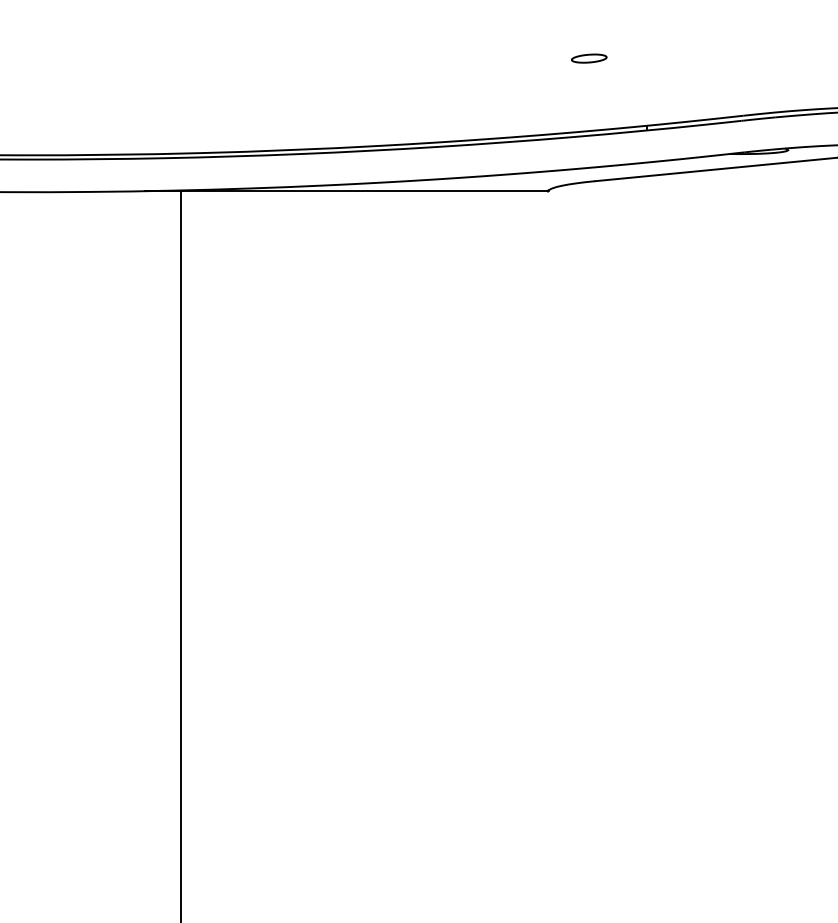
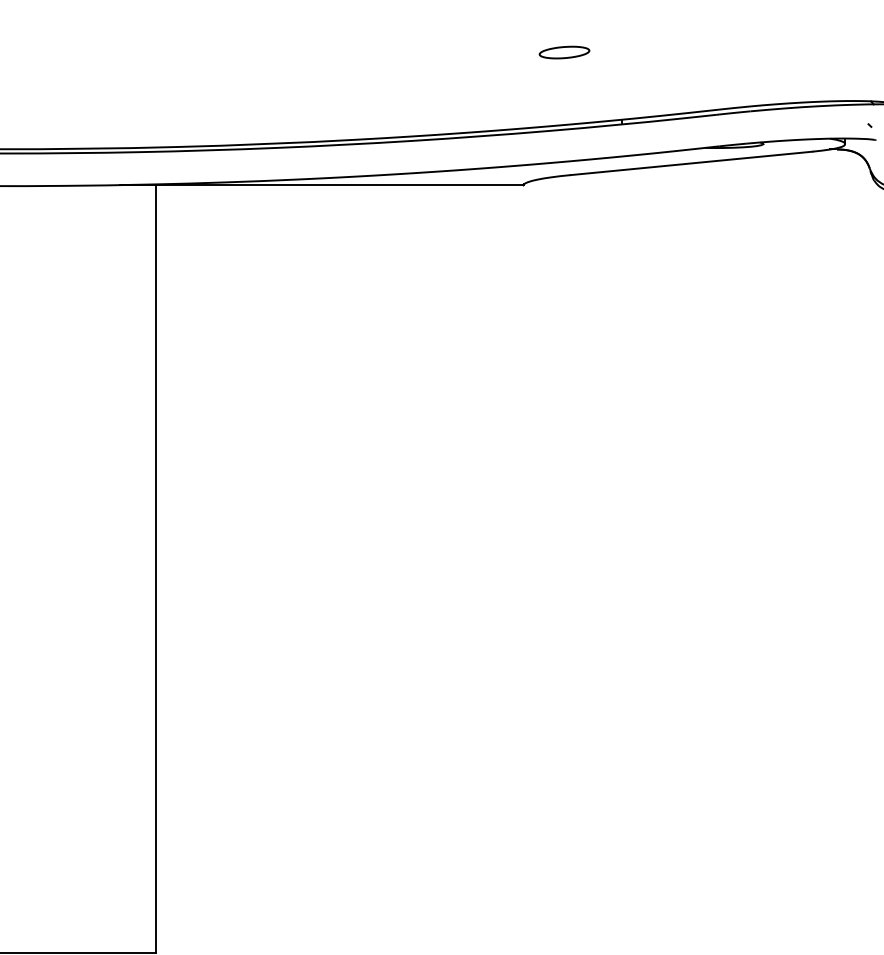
part: (589, 58) -> (564, 52), size x1.43

